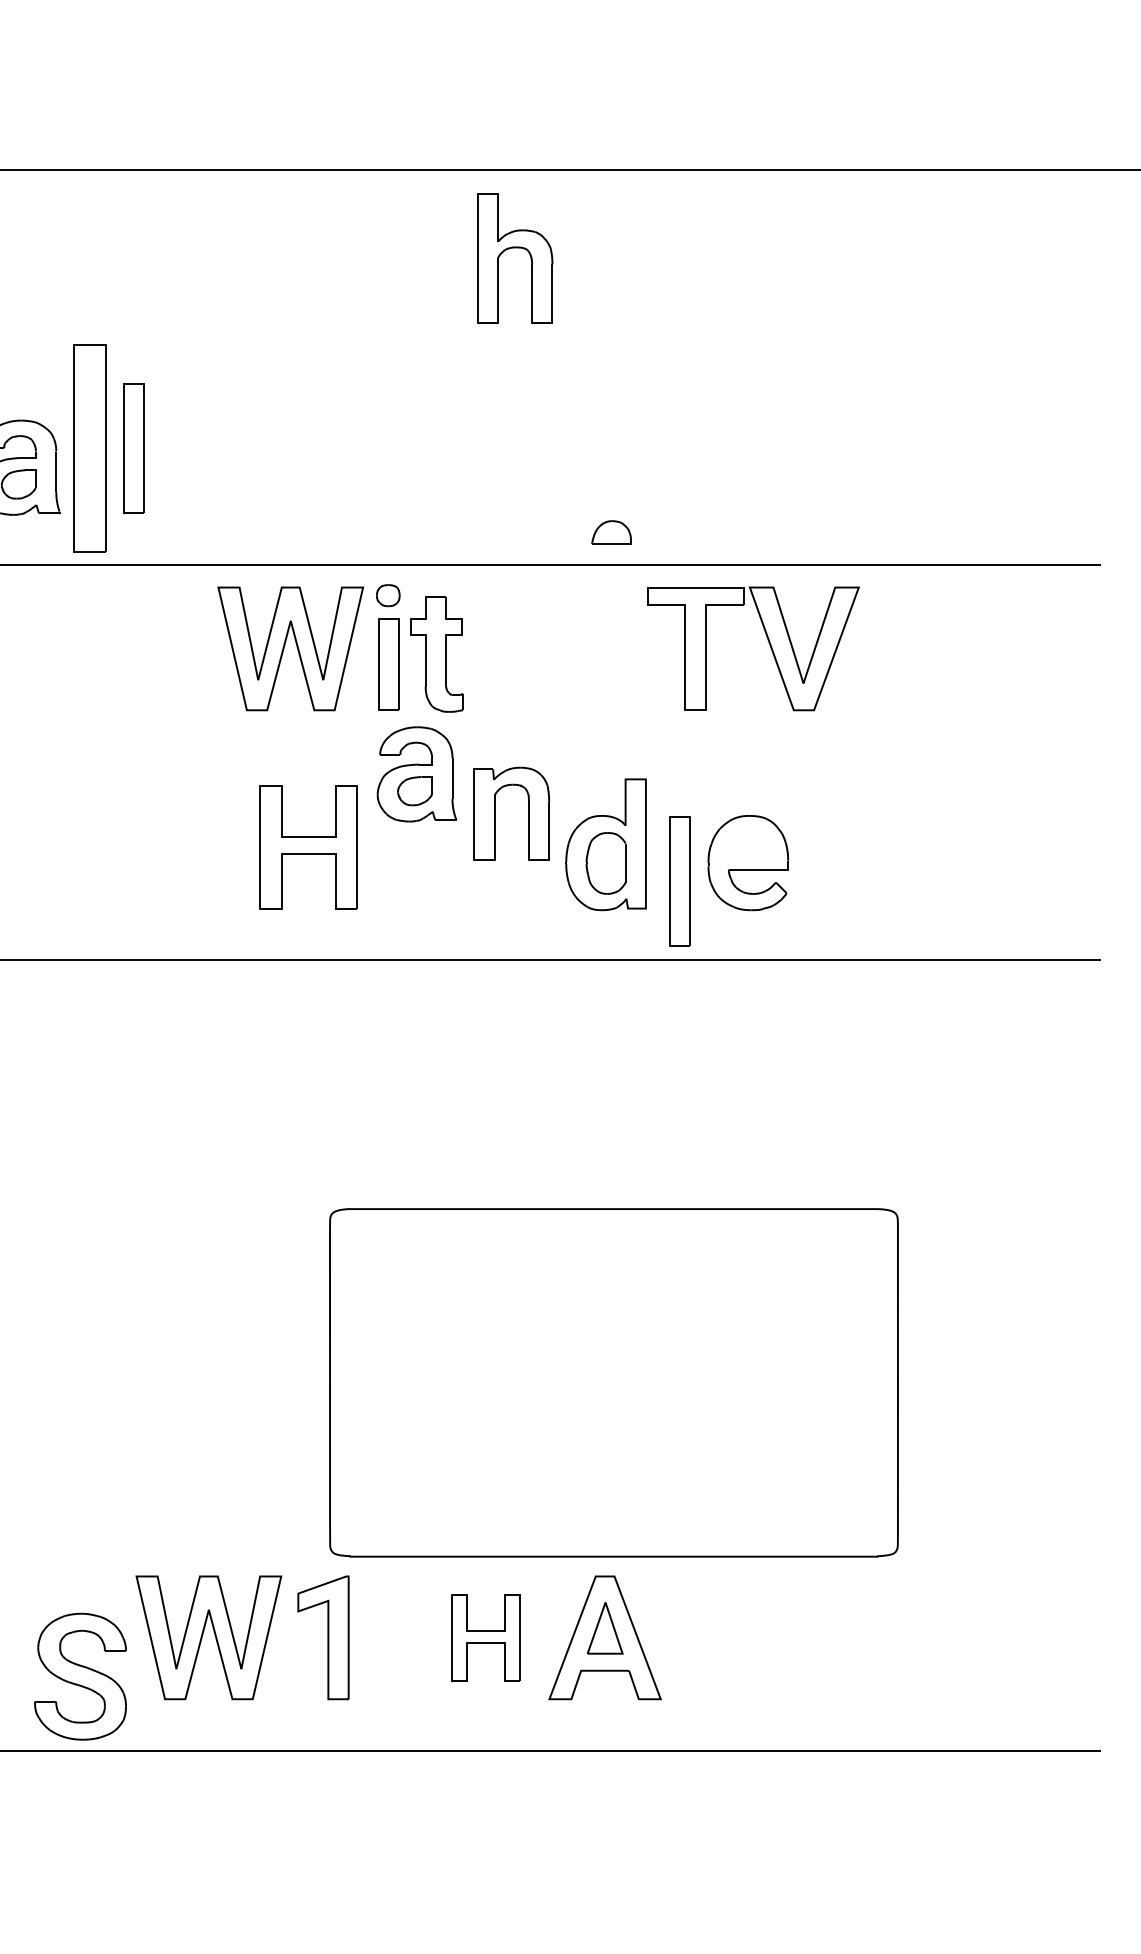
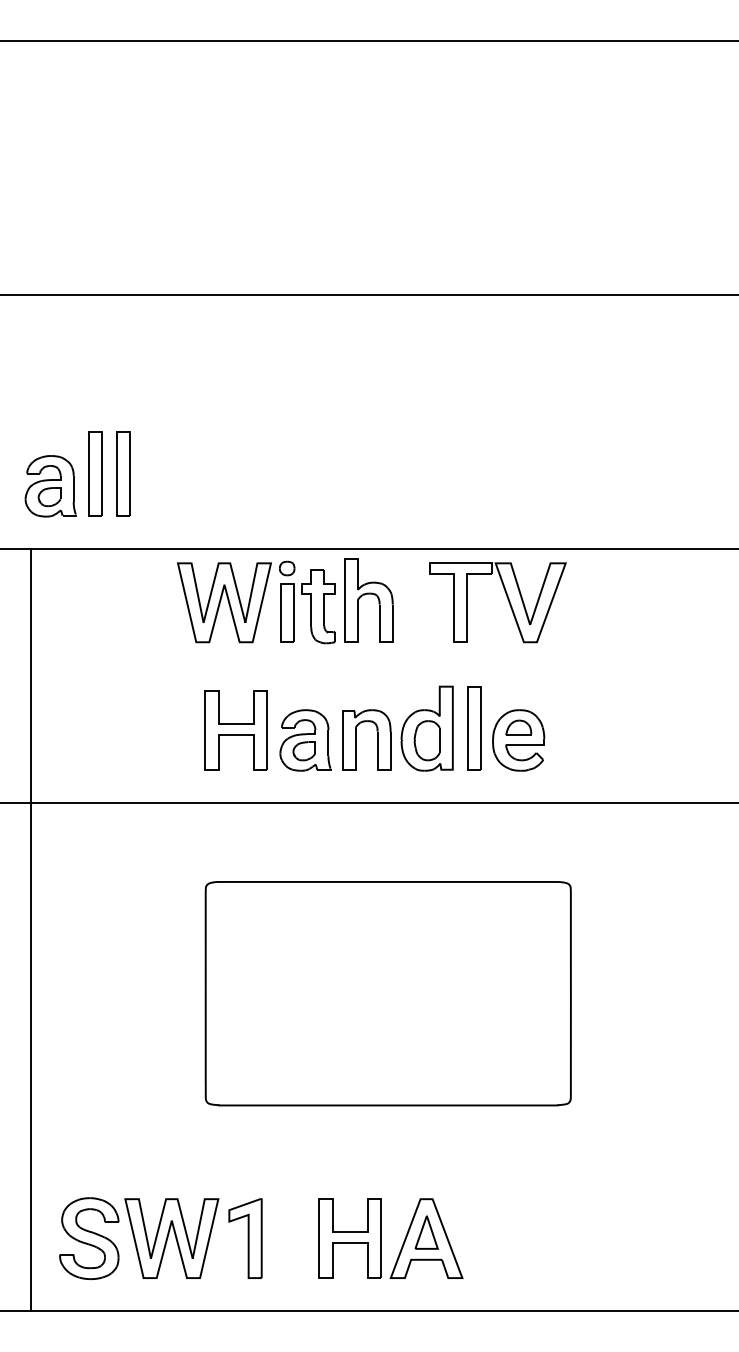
part: (514, 258) -> (368, 600), moved
part: (90, 447) -> (95, 473), size x0.62
part: (611, 531) -> (518, 727), moved
part: (768, 643) -> (507, 599), moved
part: (416, 774) -> (305, 740), moved
part: (496, 813) -> (356, 739), moved
part: (679, 881) -> (474, 728), moved
part: (612, 1382) -> (387, 993), moved
part: (485, 1637) -> (349, 1238), size x1.43
part: (80, 1676) -> (89, 1238), moved

